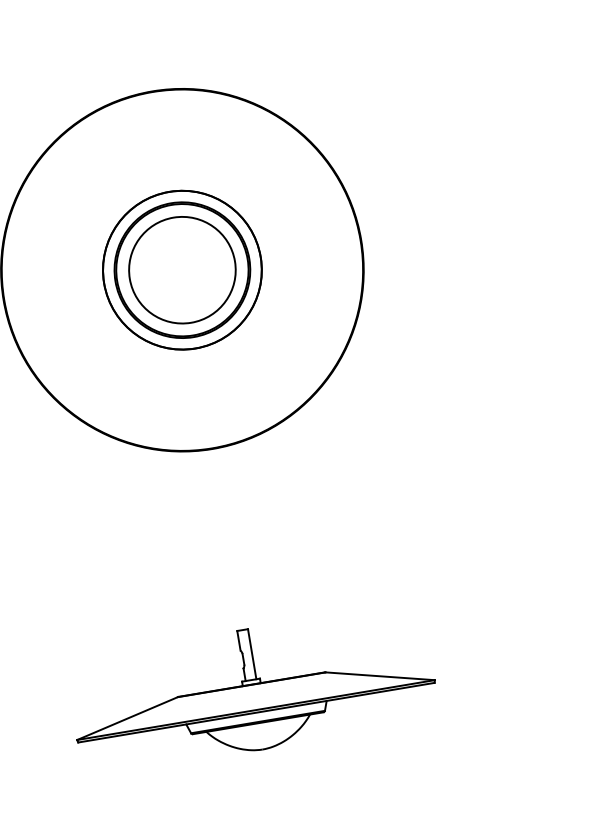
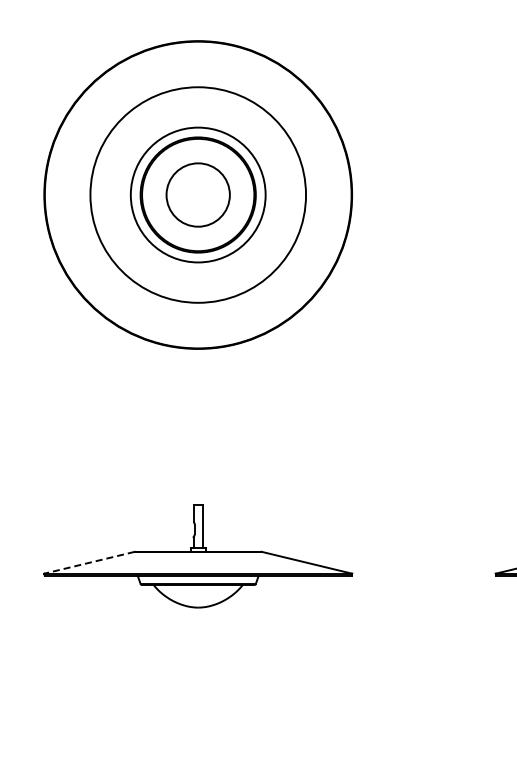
circle: (181, 269) -> (197, 194), size x0.7
circle: (181, 269) -> (197, 194), size x1.6
line: (126, 718) -> (88, 562), solid -> dashed

